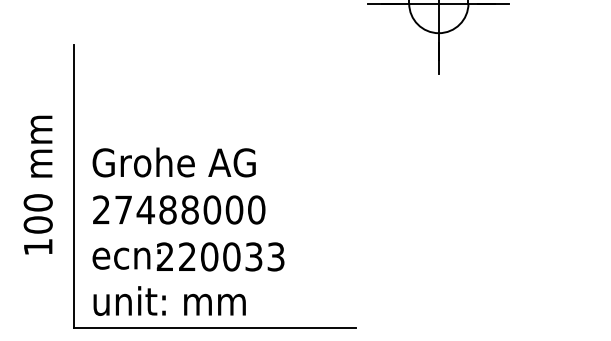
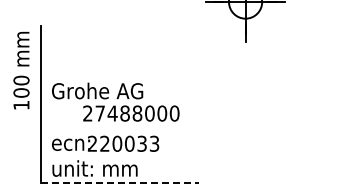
text: (38, 184) -> (21, 70), moved
text: (179, 209) -> (131, 113), moved
line: (215, 327) -> (120, 183), solid -> dashed

